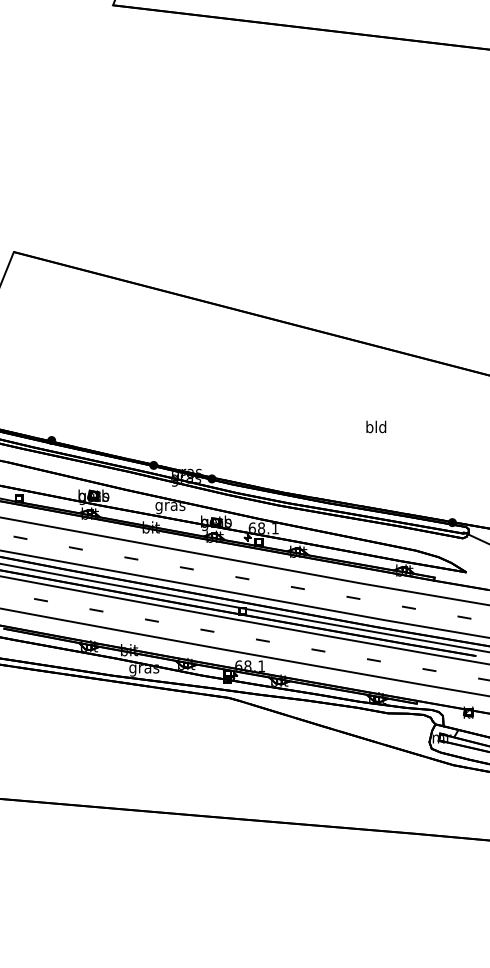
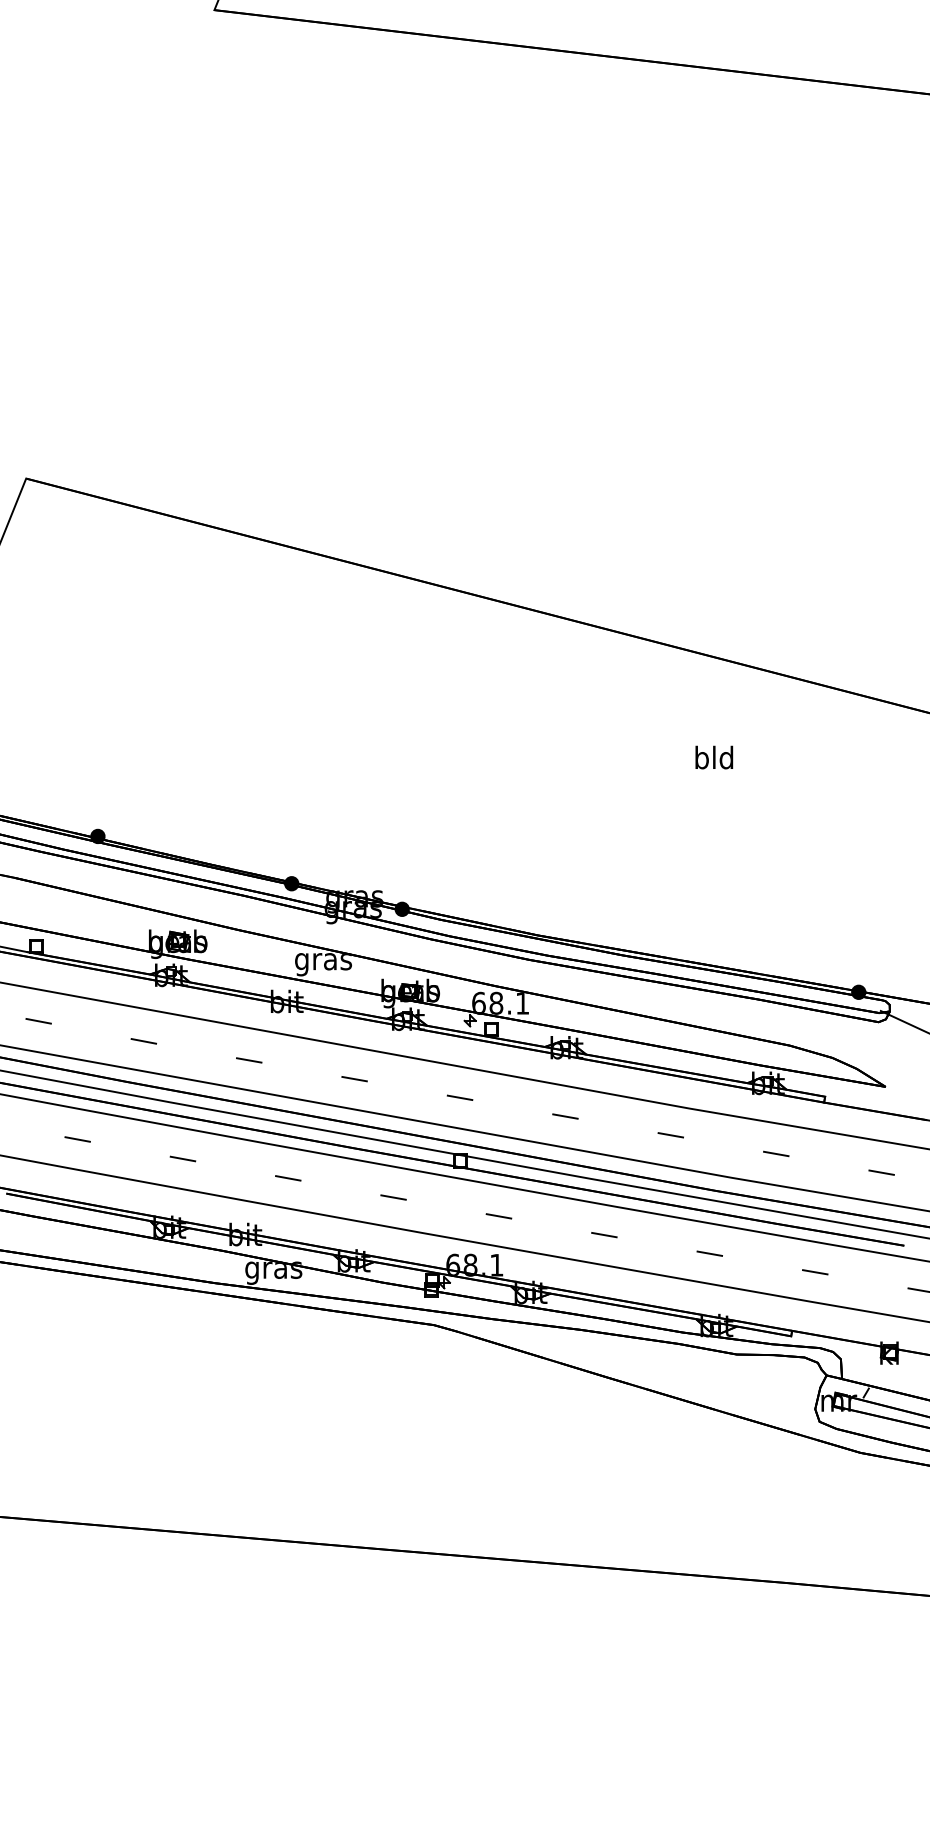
text: (376, 426) -> (714, 756), moved

